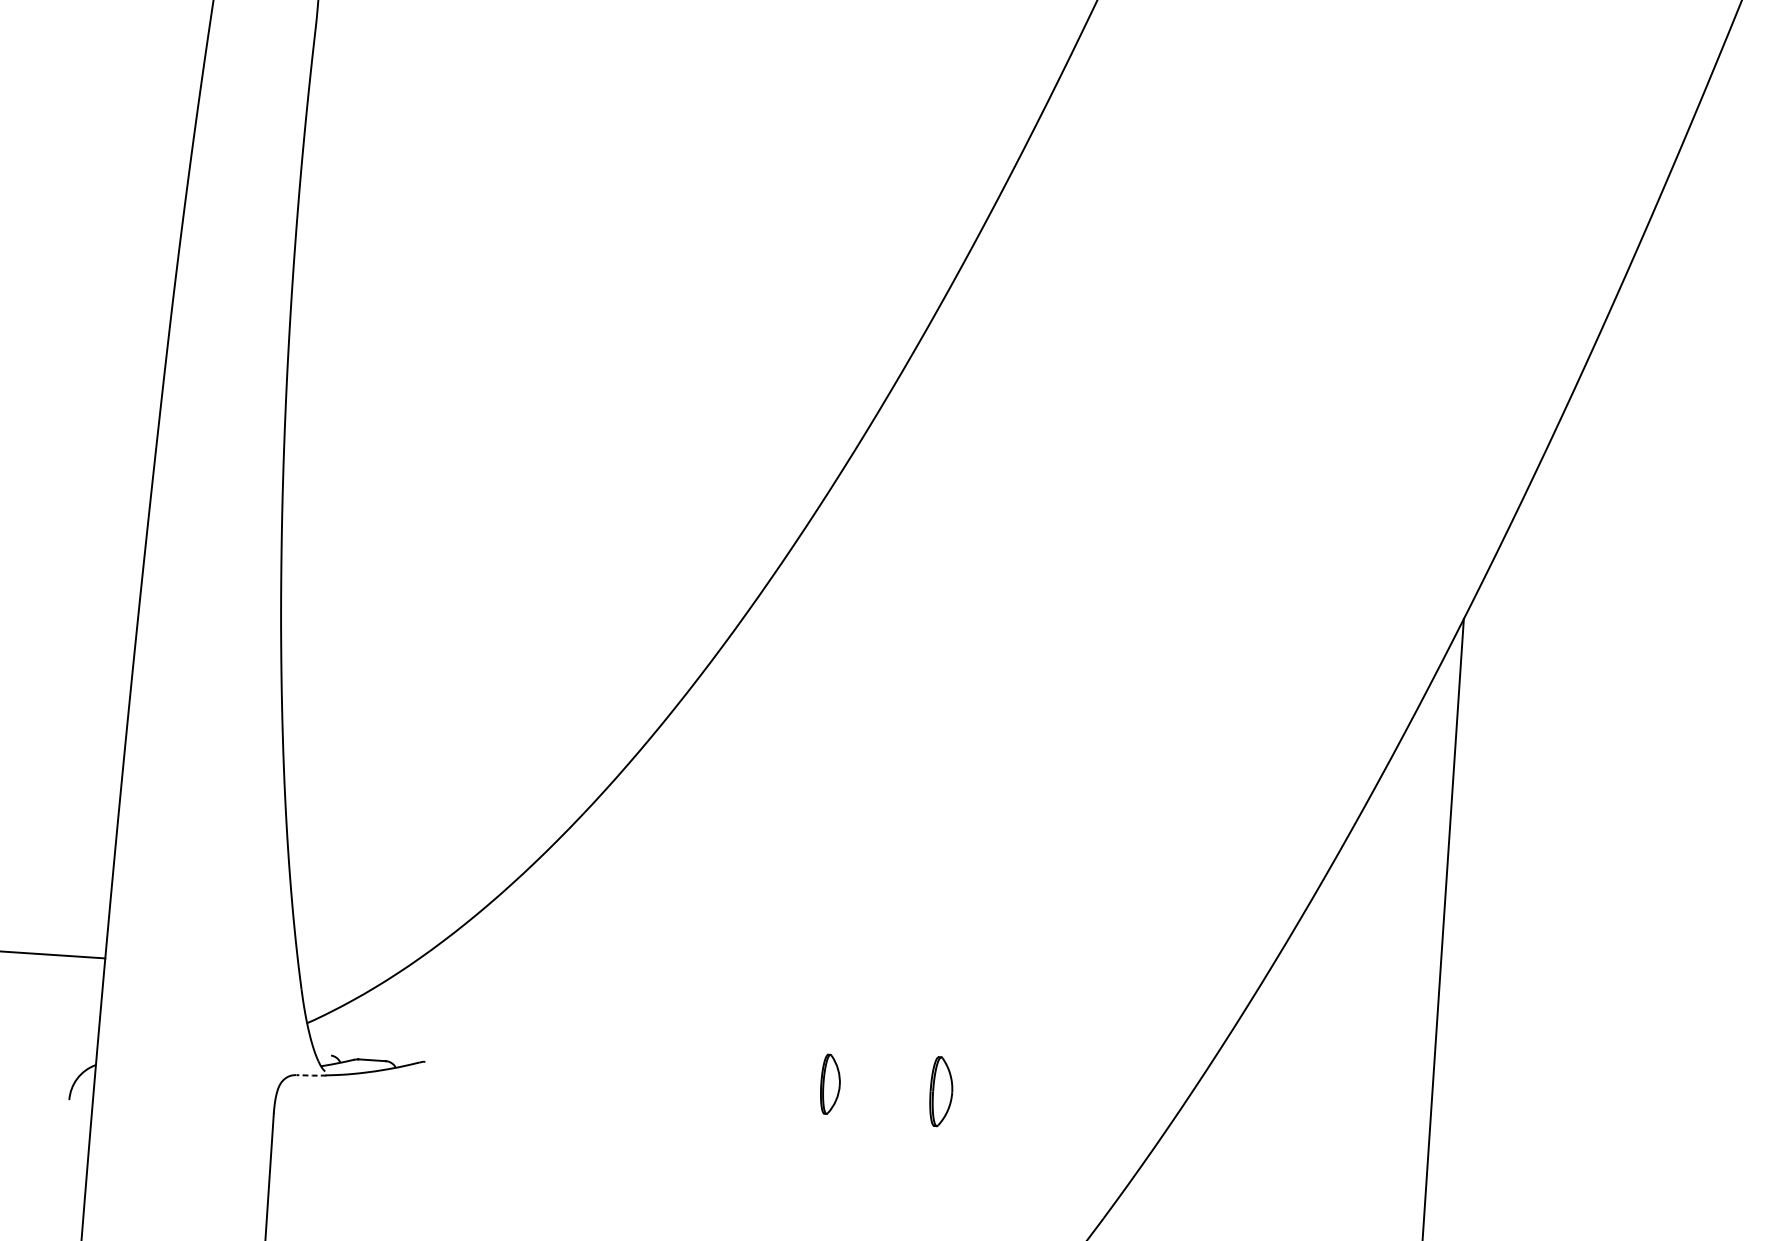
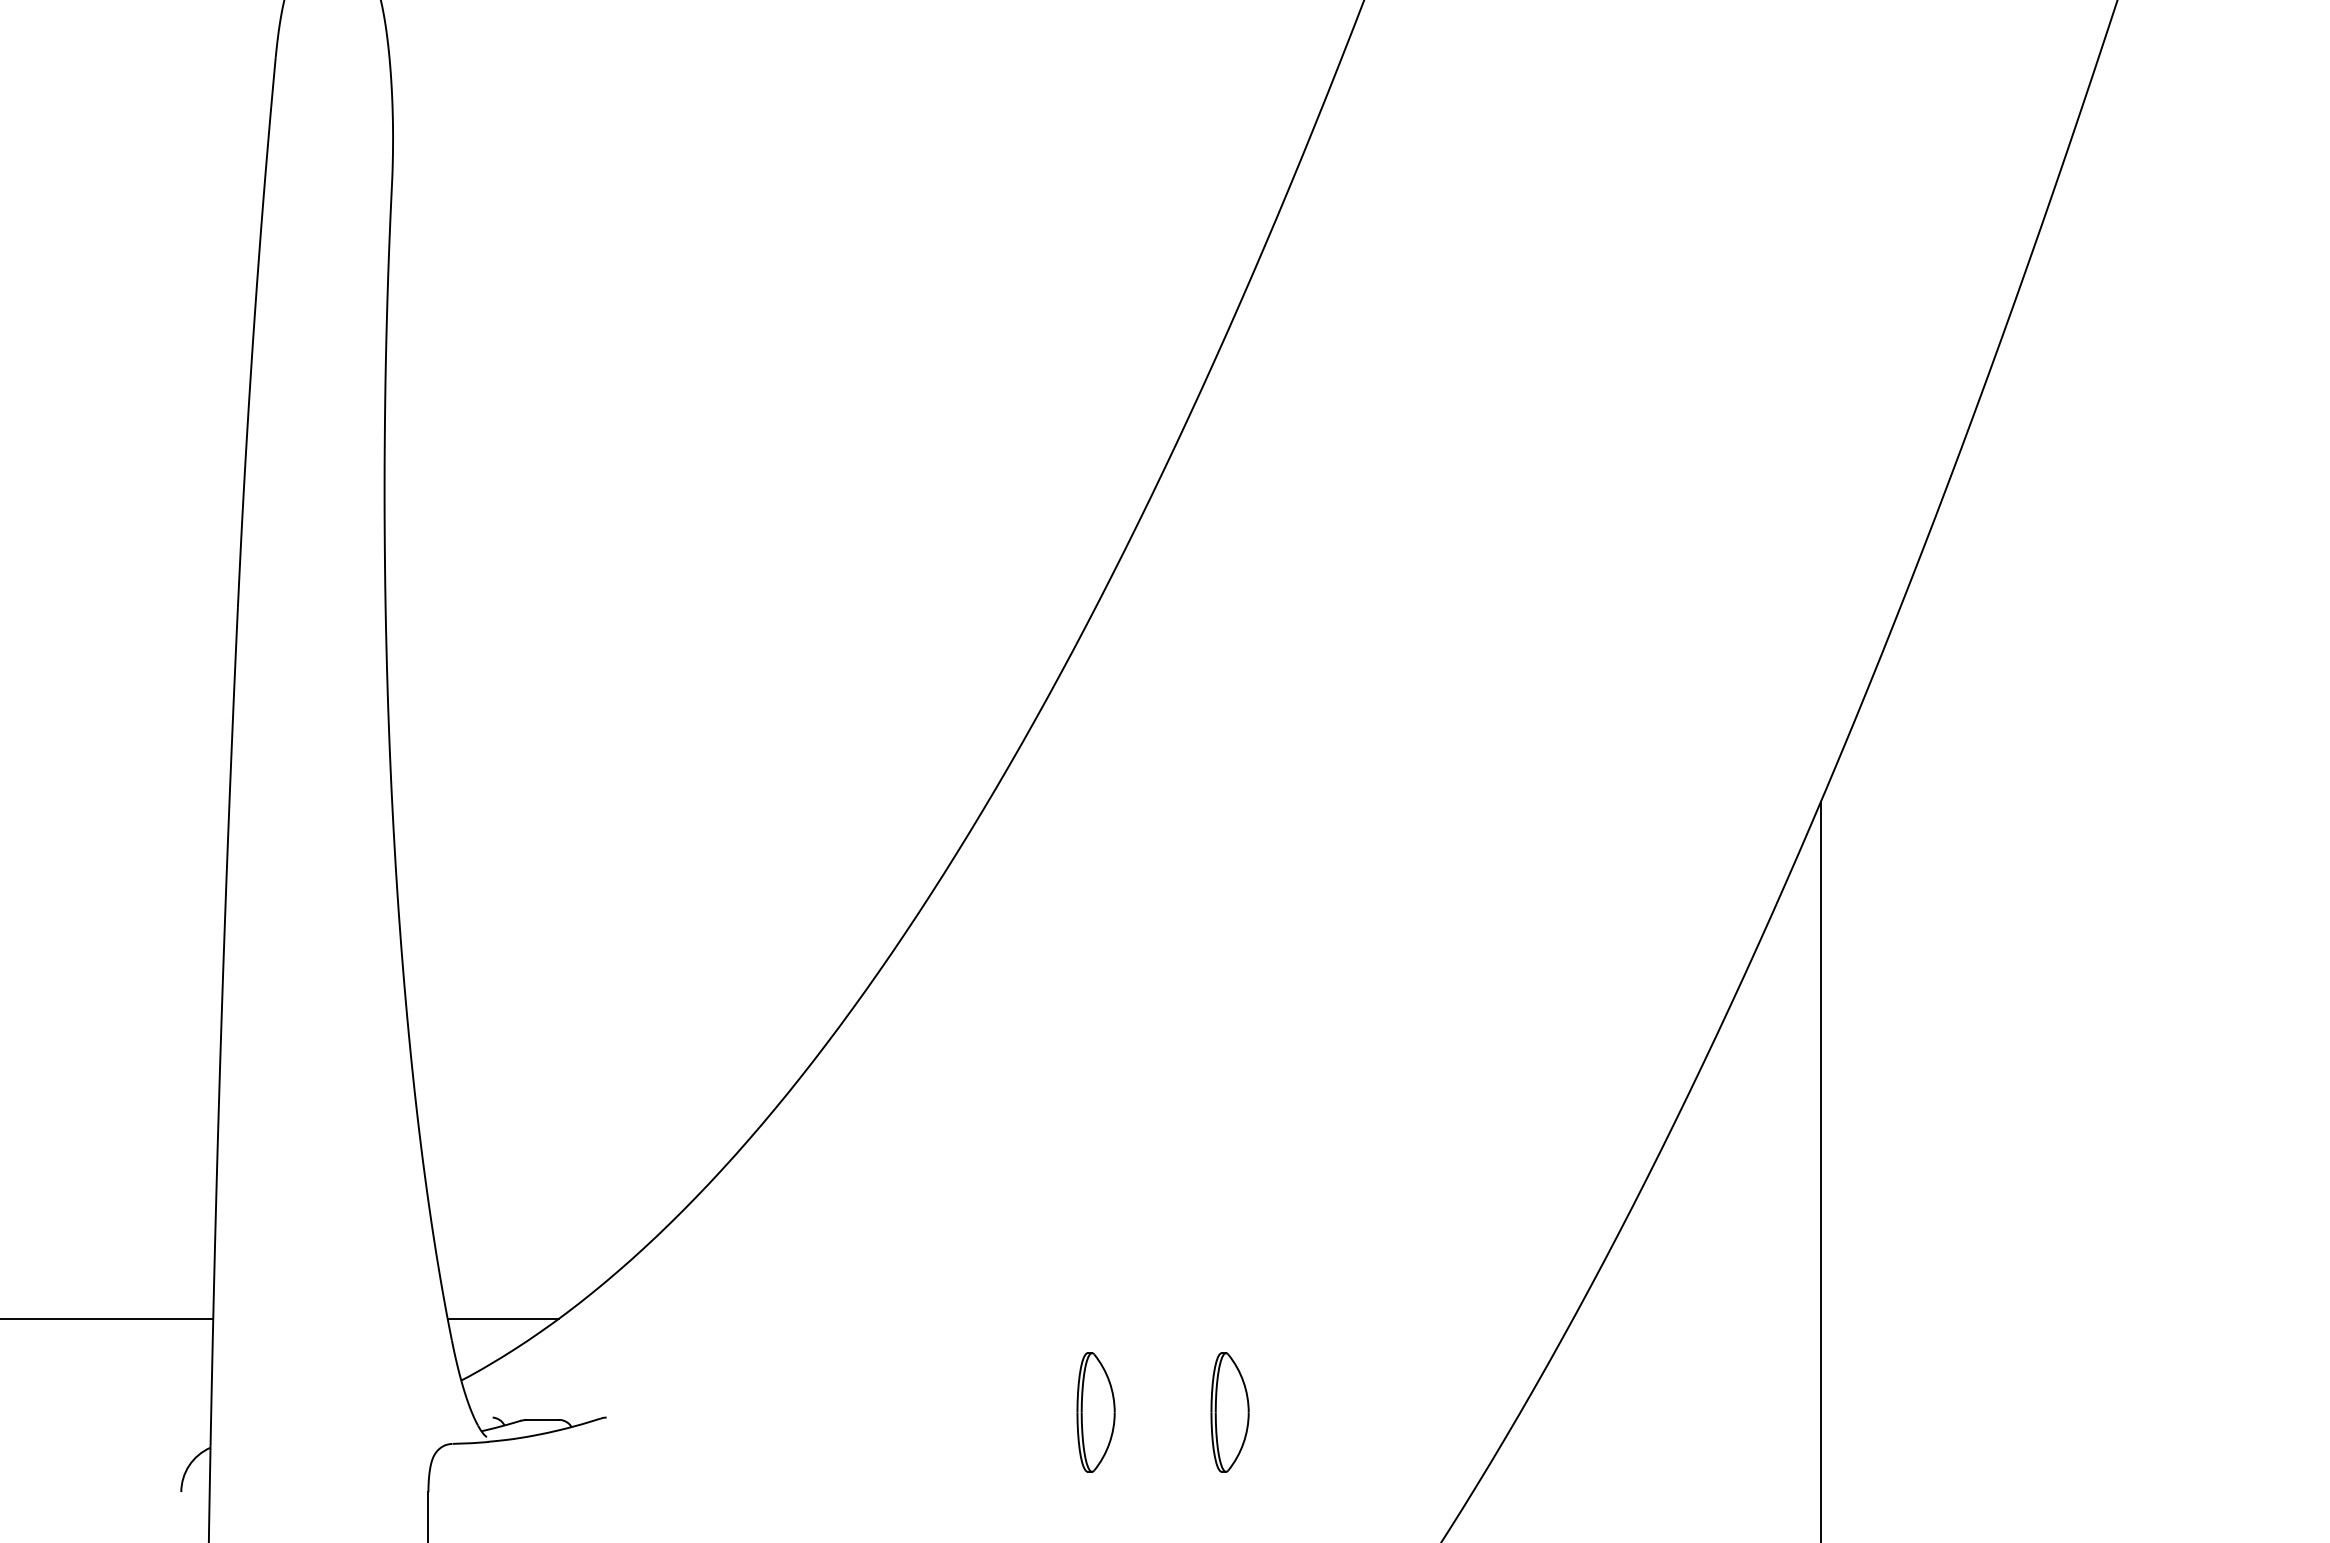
line: (344, 974) -> (502, 1318), added
line: (312, 1075) -> (471, 1443), dashed -> solid
part: (830, 1084) -> (1095, 1412), size x1.67
part: (940, 1091) -> (1229, 1412), size x1.43

